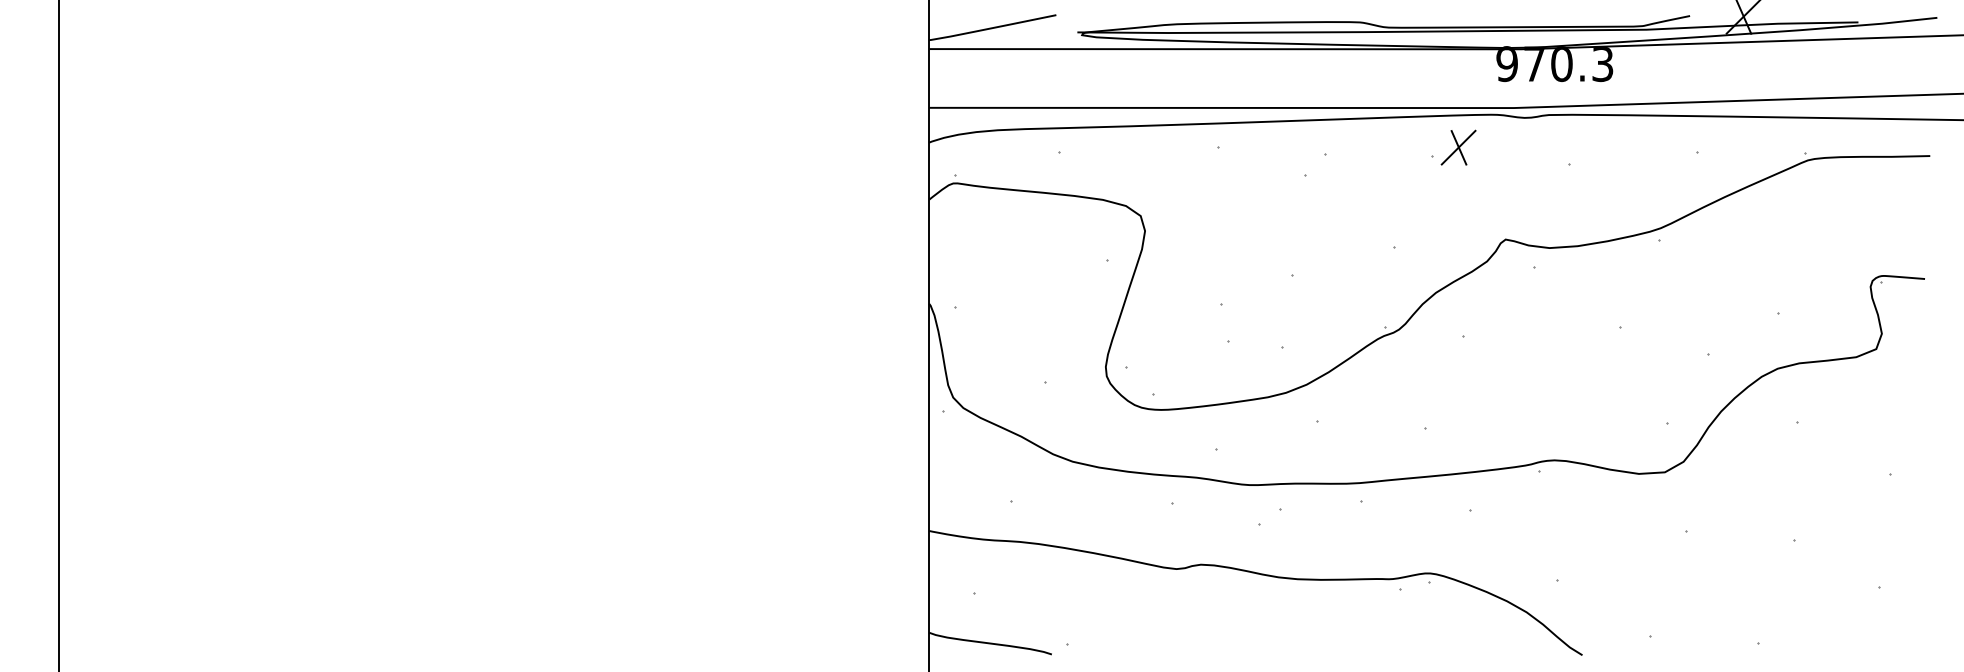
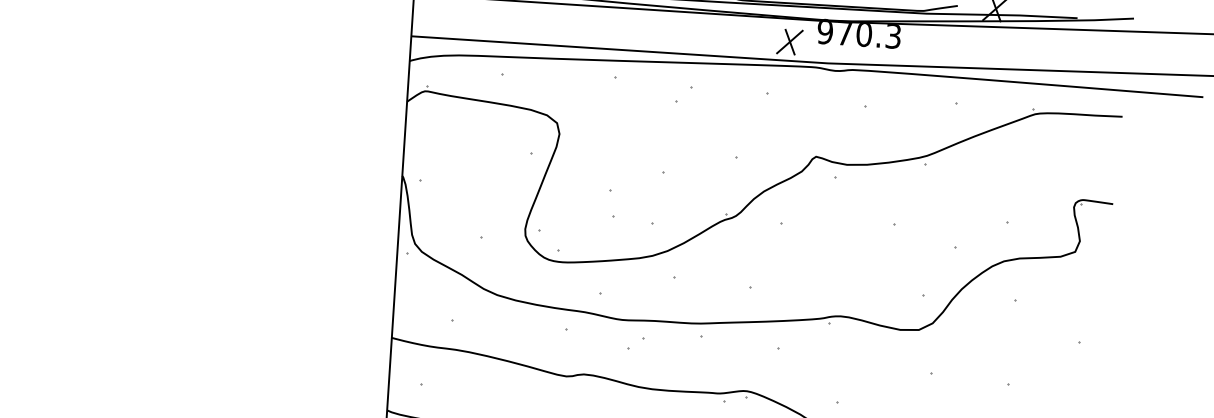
part: (1458, 147) -> (789, 41), moved

